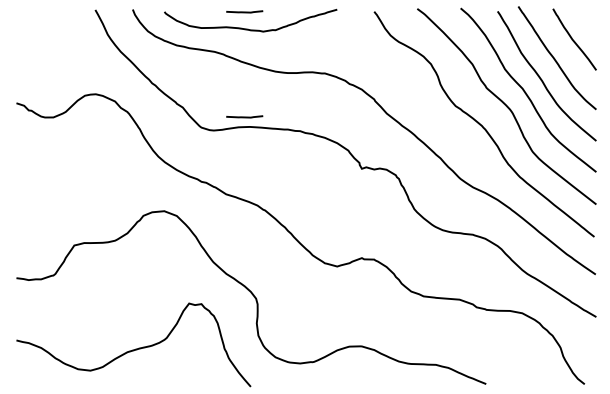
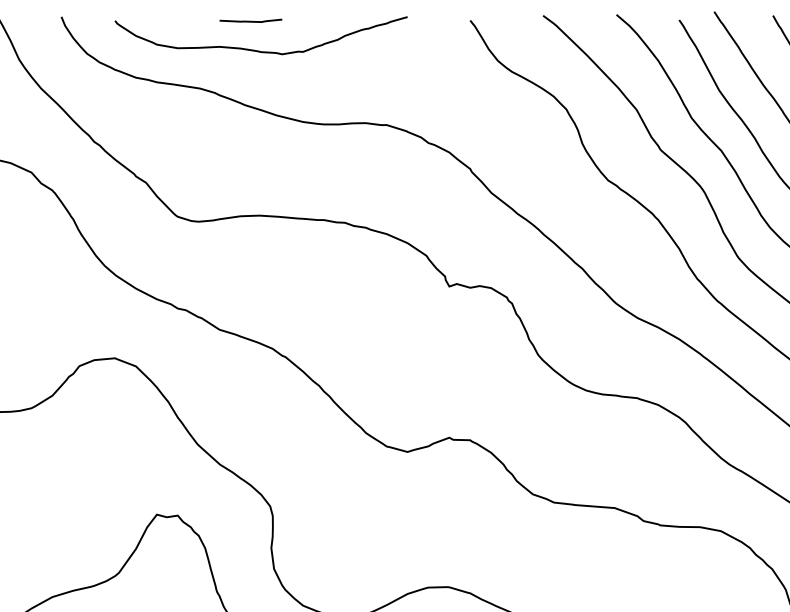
line: (244, 116) -> (250, 197), removed

